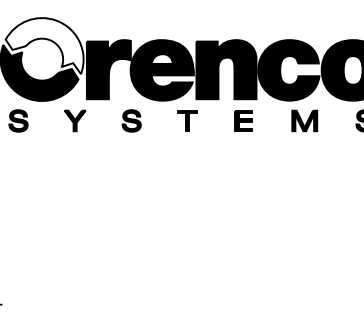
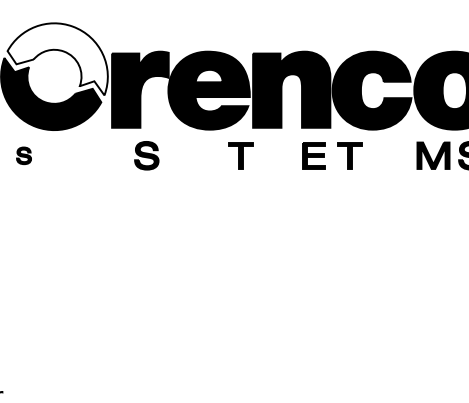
part: (18, 120) -> (23, 155), size x0.6
part: (74, 120) -> (96, 155), removed
part: (131, 120) -> (146, 155), moved
part: (271, 120) -> (349, 155), added
part: (304, 120) -> (433, 155), moved

